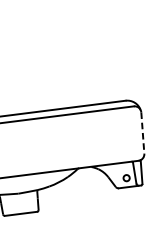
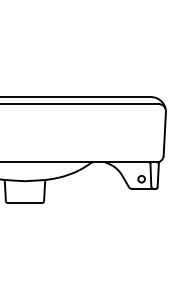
line: (142, 133) -> (164, 134), dashed -> solid

